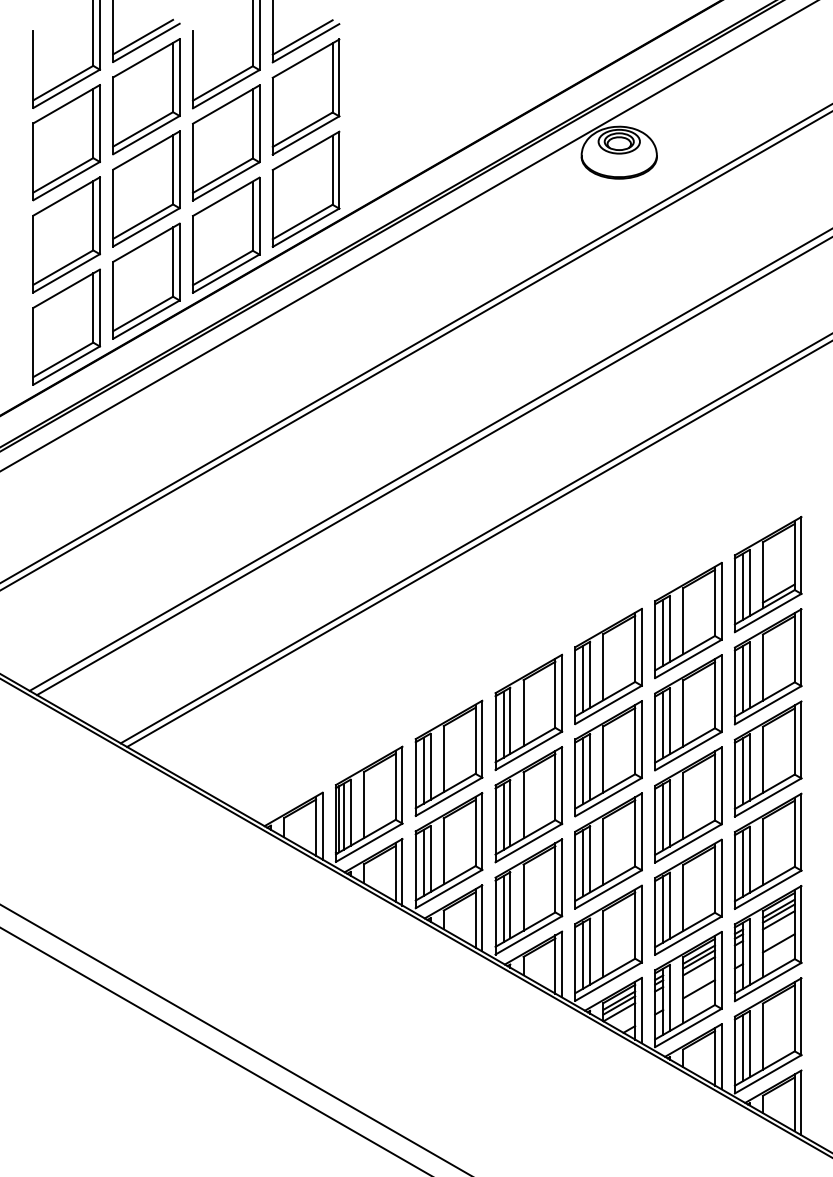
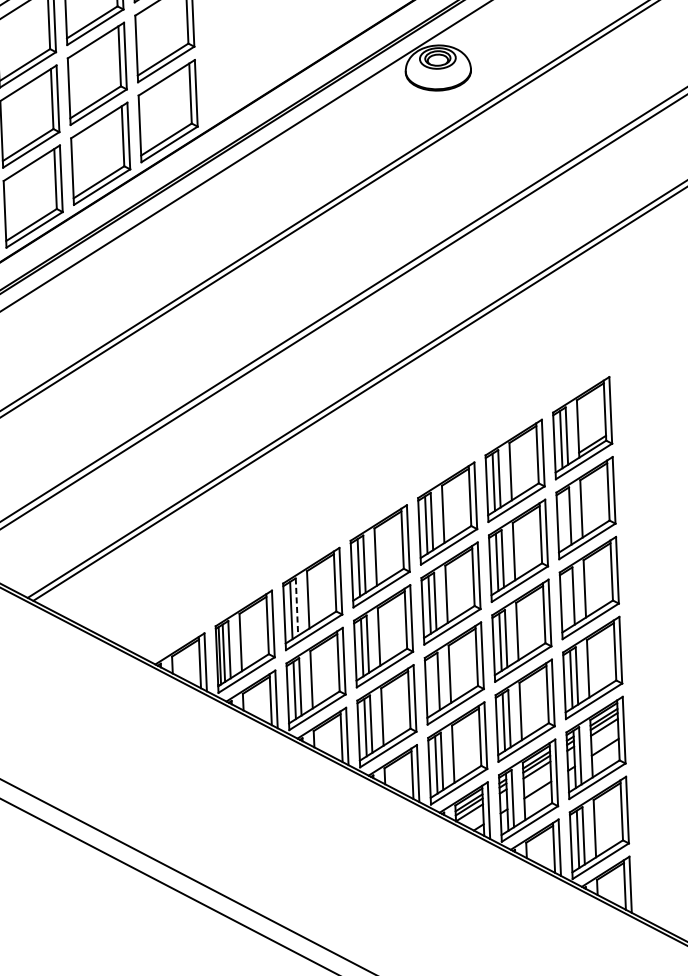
line: (743, 679) -> (565, 519), removed
line: (430, 767) -> (297, 607), solid -> dashed
line: (743, 771) -> (568, 599), removed
line: (583, 863) -> (433, 685), removed

